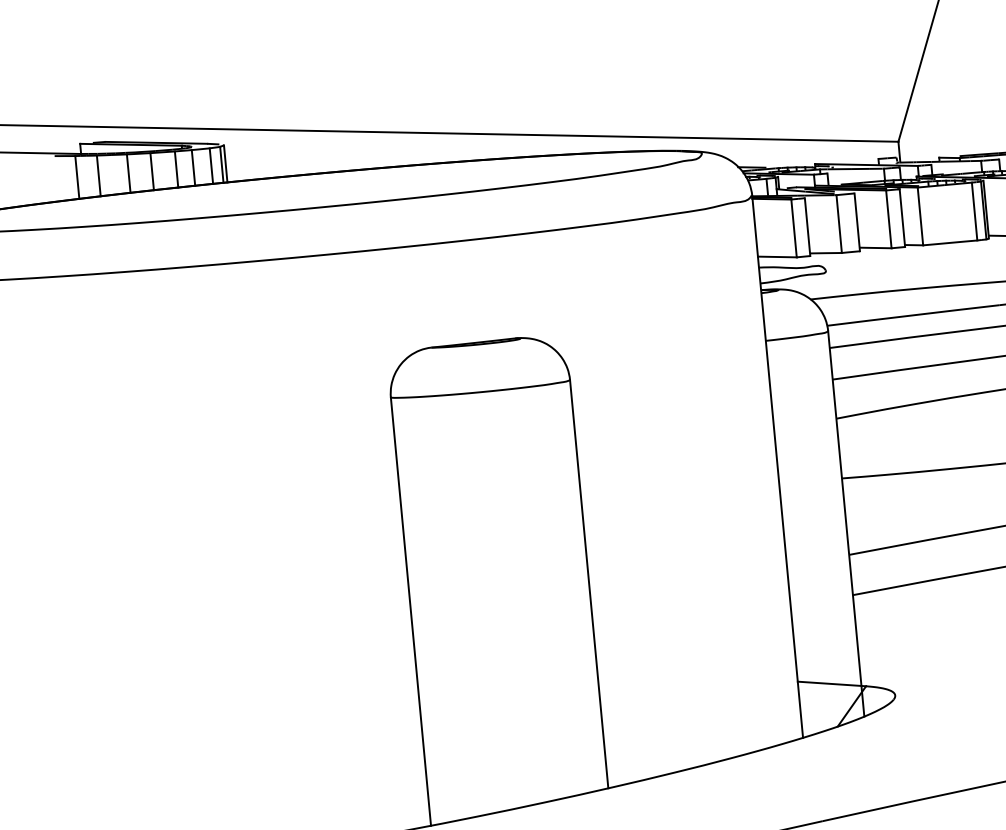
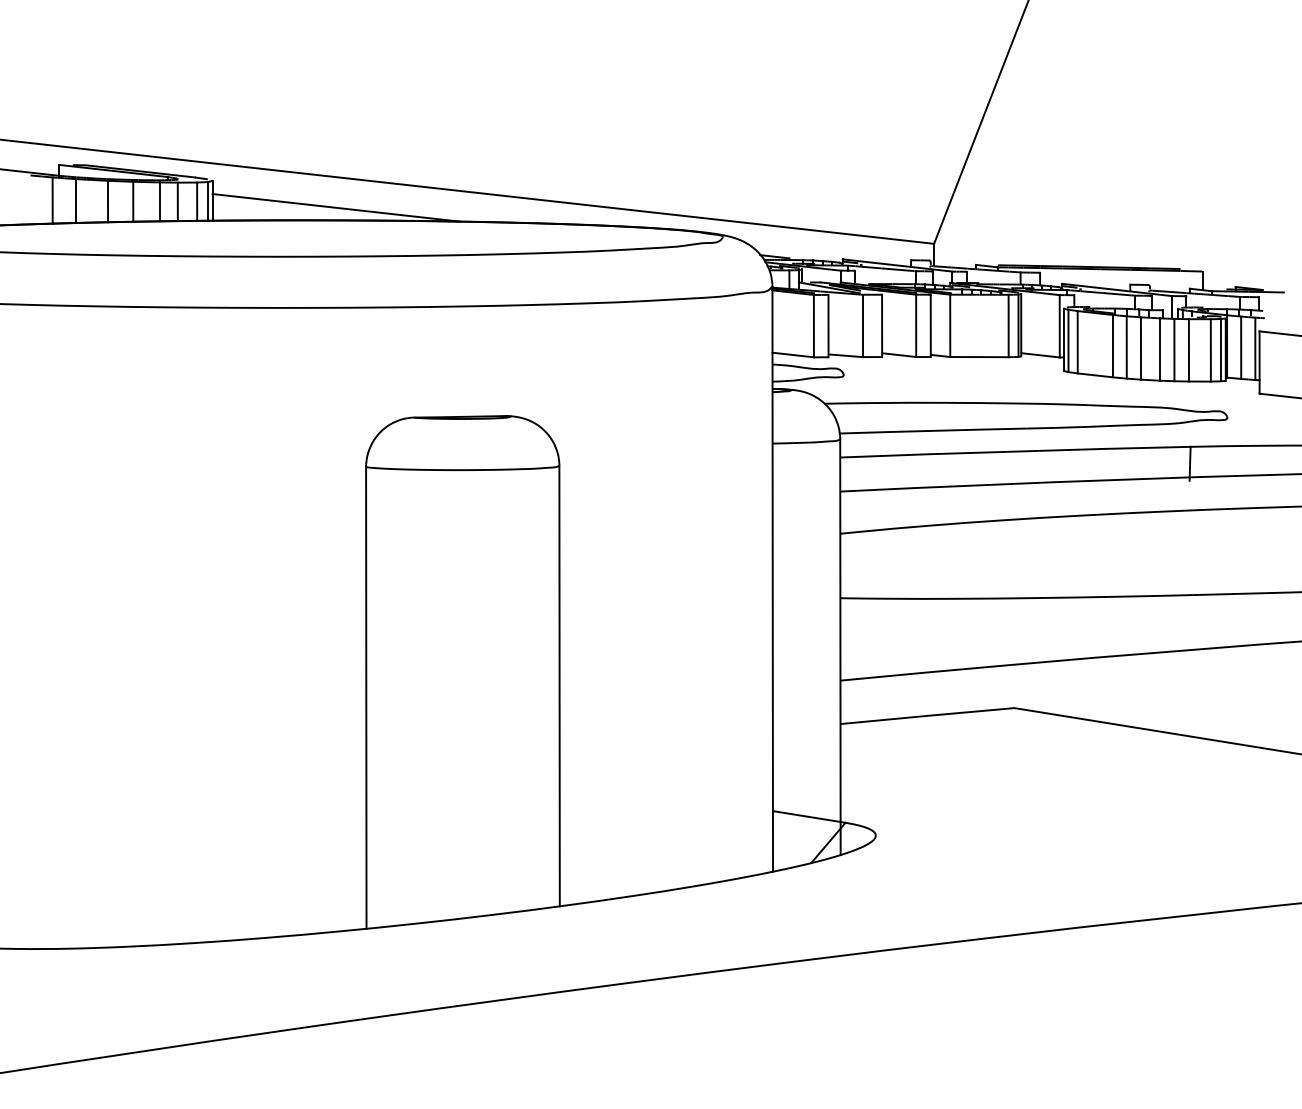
line: (340, 159) -> (335, 207), added

